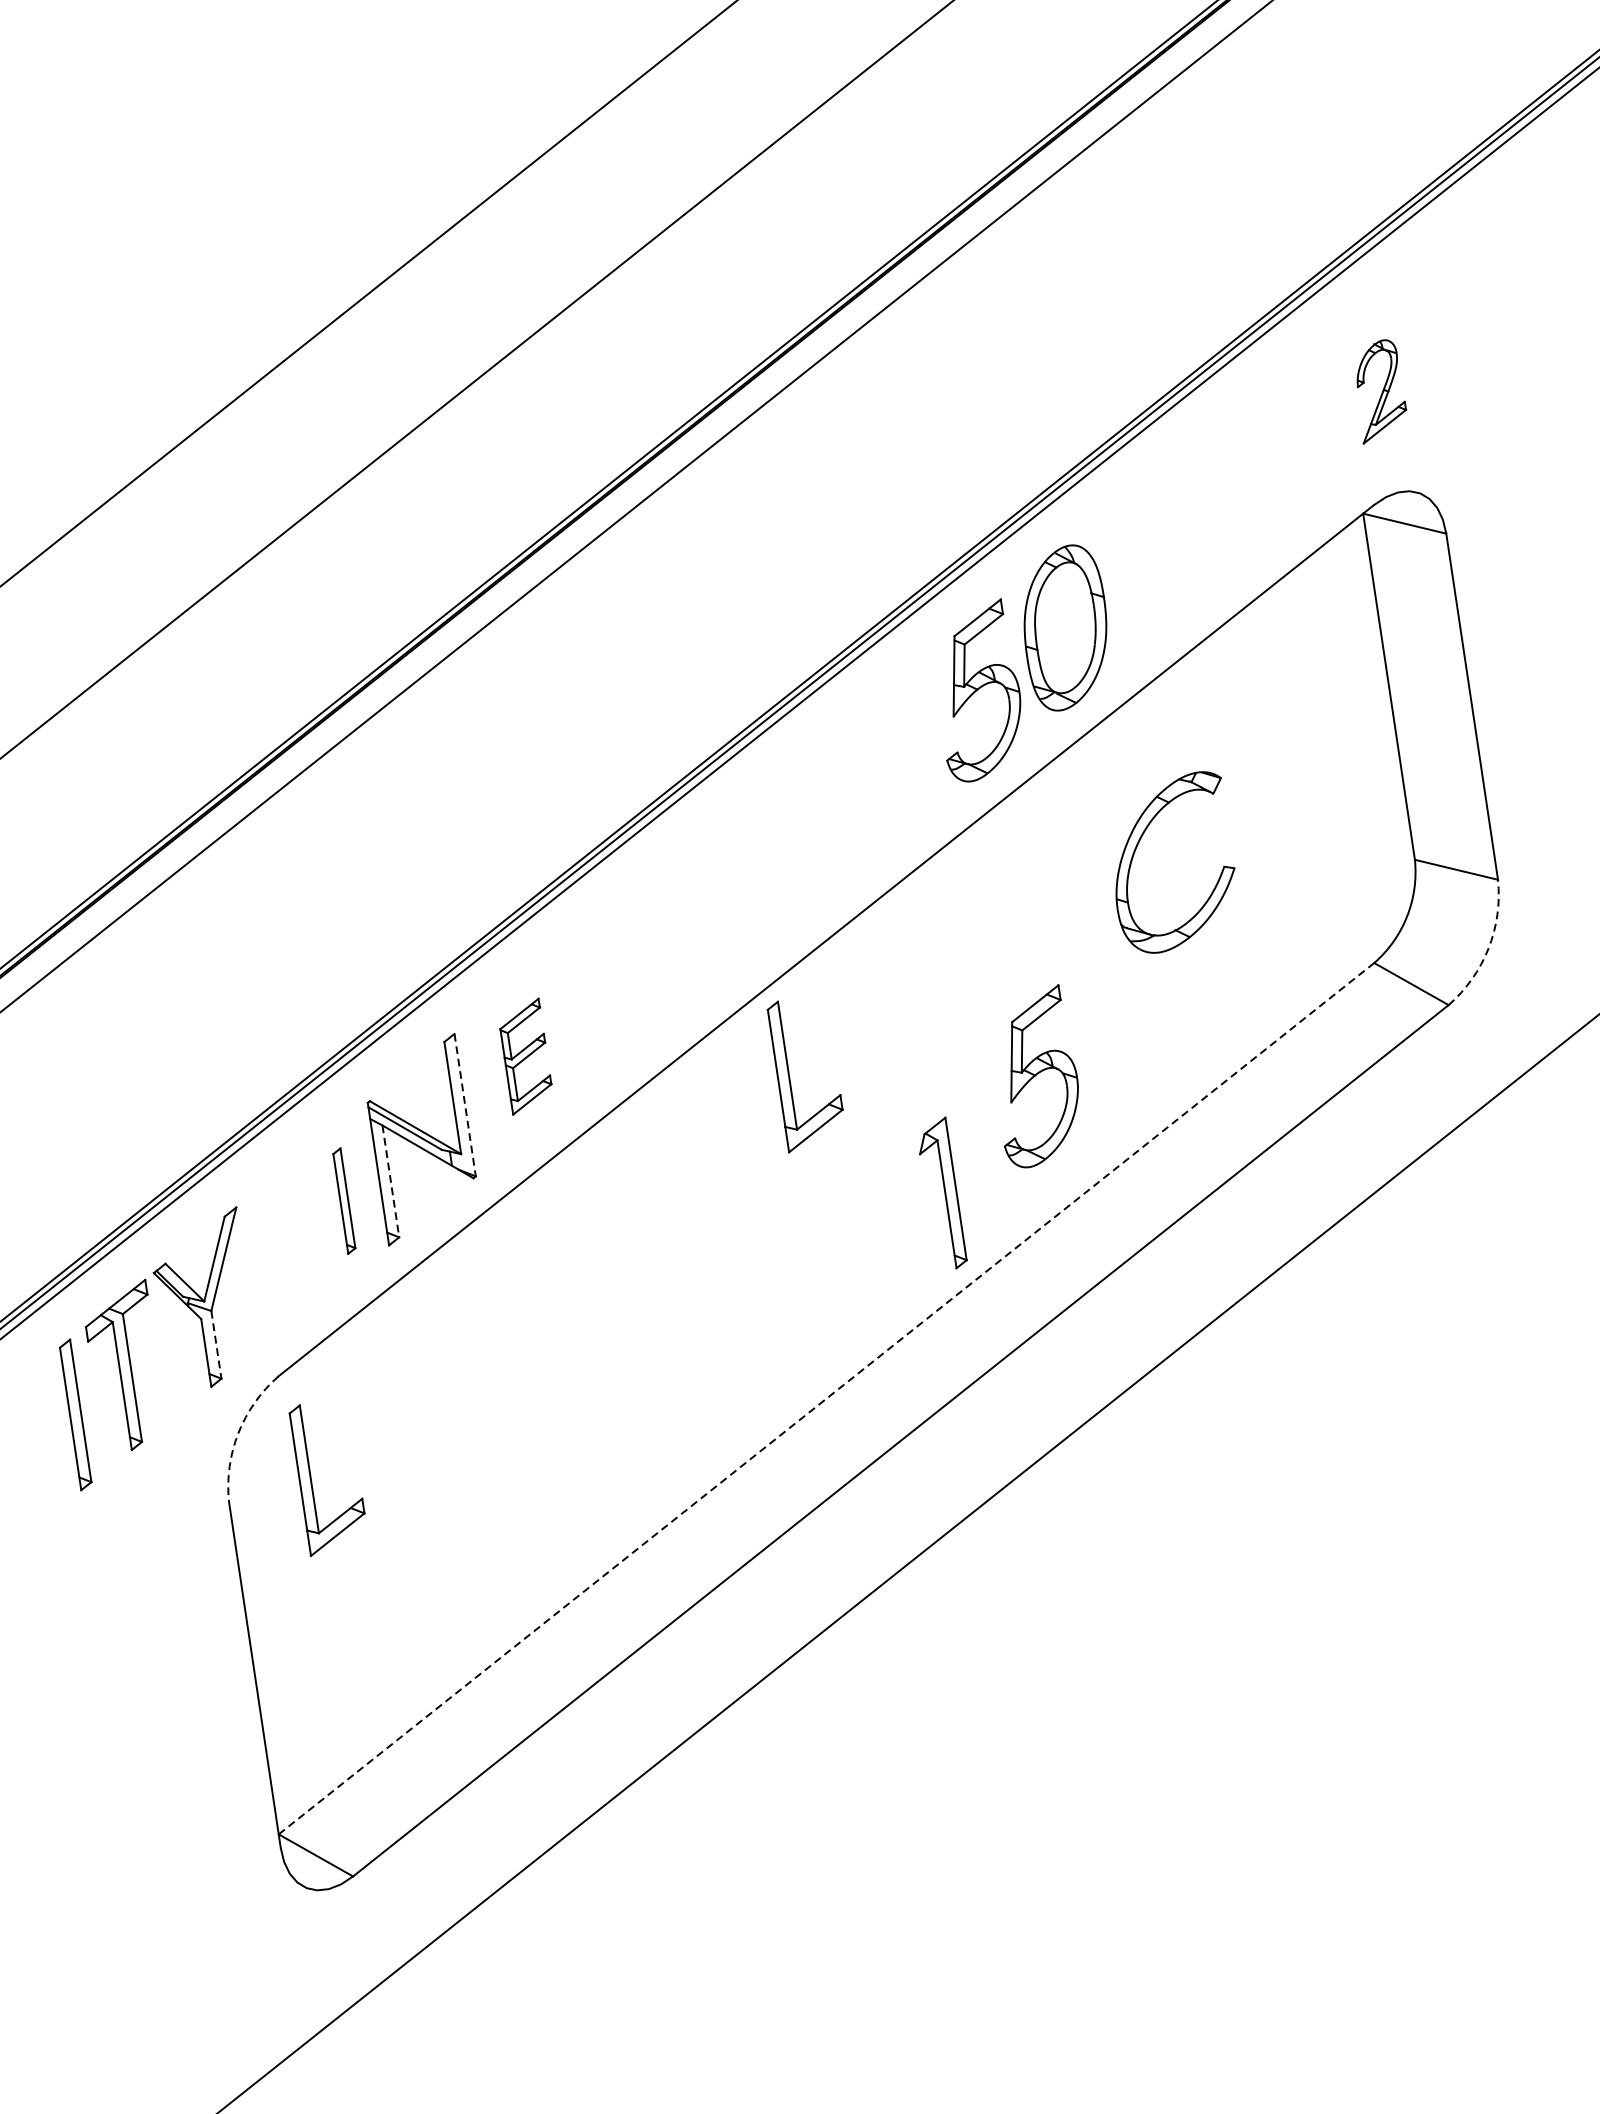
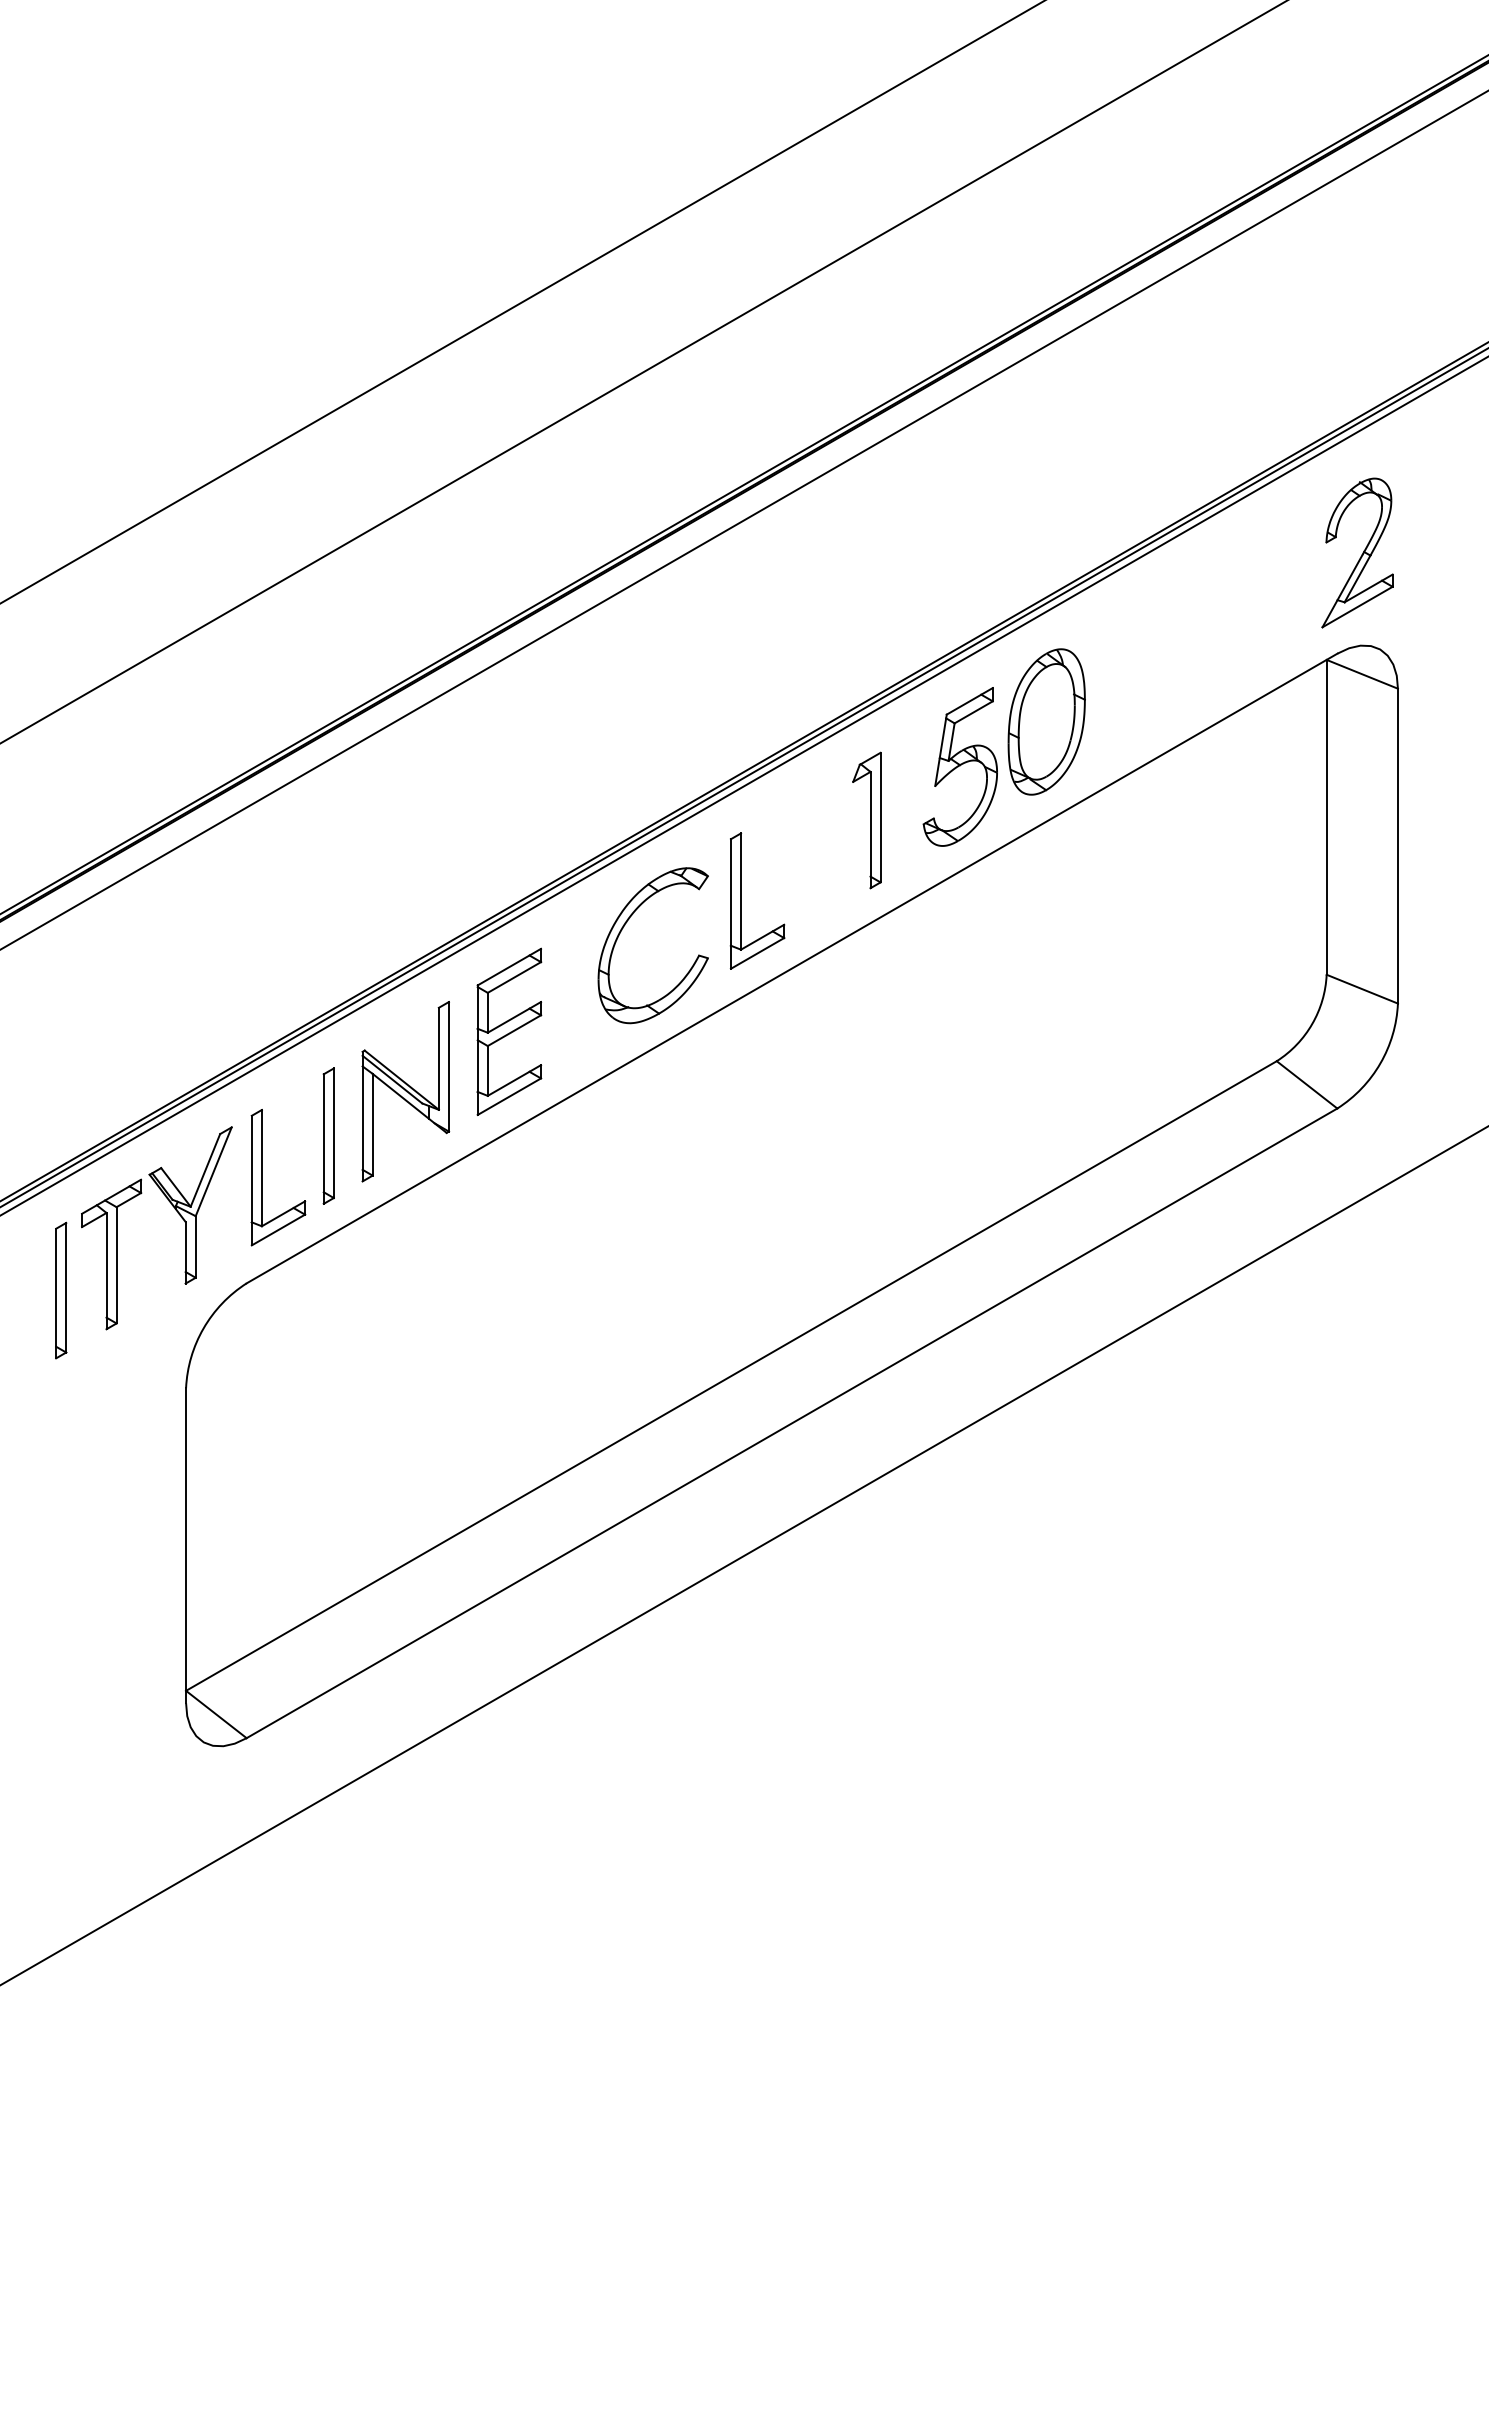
part: (1379, 390) -> (1357, 552), size x1.67
part: (1135, 851) -> (622, 930), moved
arc: (1488, 948) -> (1380, 1063), dashed -> solid
part: (525, 1056) -> (509, 1031), size x1.67
part: (789, 1075) -> (741, 900), moved
part: (1034, 1077) -> (959, 1117), removed
line: (464, 1104) -> (448, 1066), dashed -> solid
line: (390, 1181) -> (372, 1124), dashed -> solid
part: (941, 1194) -> (866, 820), moved
part: (344, 1200) -> (328, 1135), size x1.43
line: (216, 1344) -> (195, 1246), dashed -> solid
line: (826, 1399) -> (731, 1376), dashed -> solid
arc: (238, 1433) -> (203, 1328), dashed -> solid
part: (311, 1479) -> (262, 1177), moved

